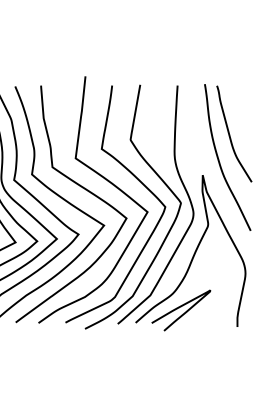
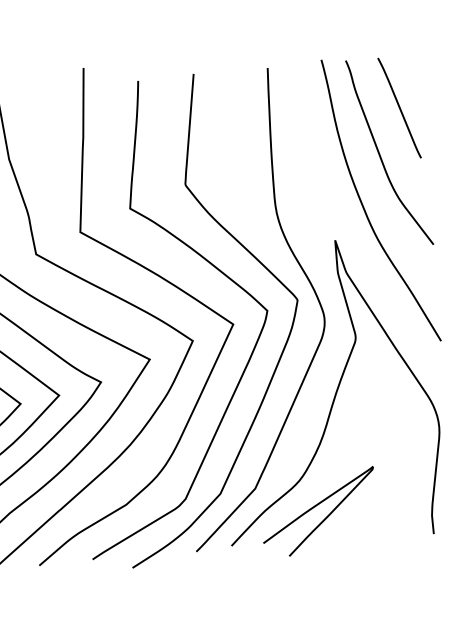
line: (241, 112) -> (399, 108), added

